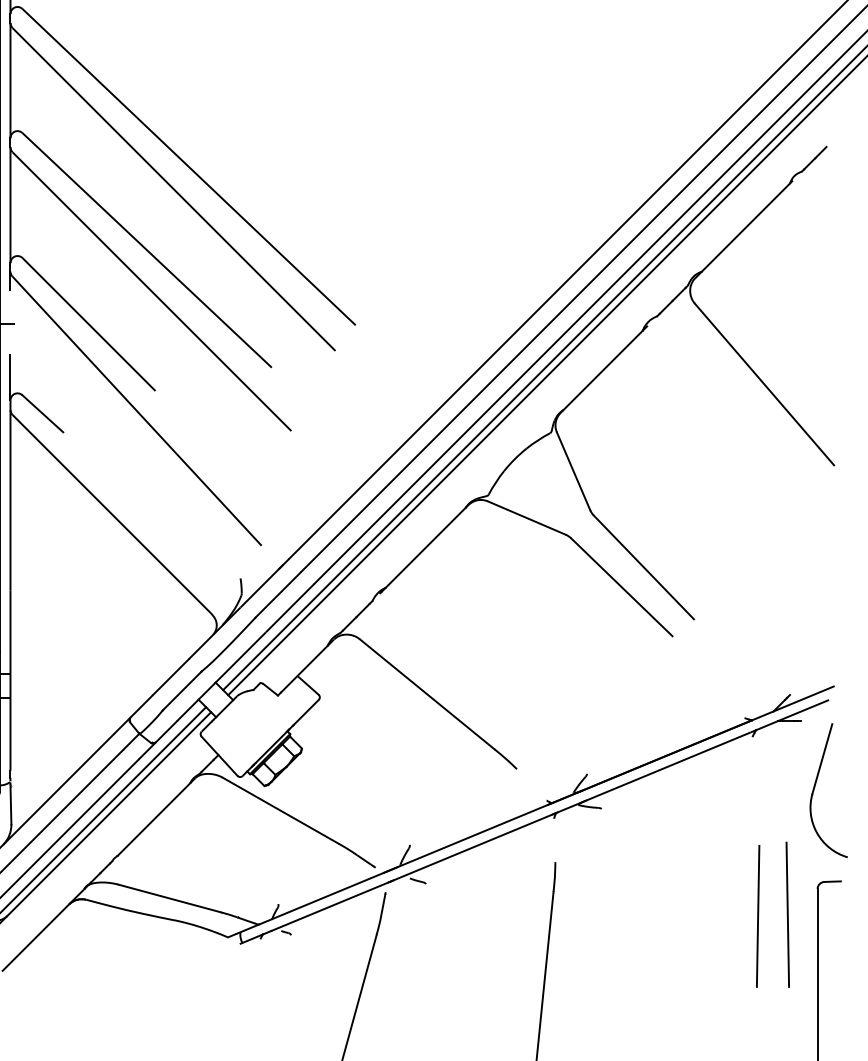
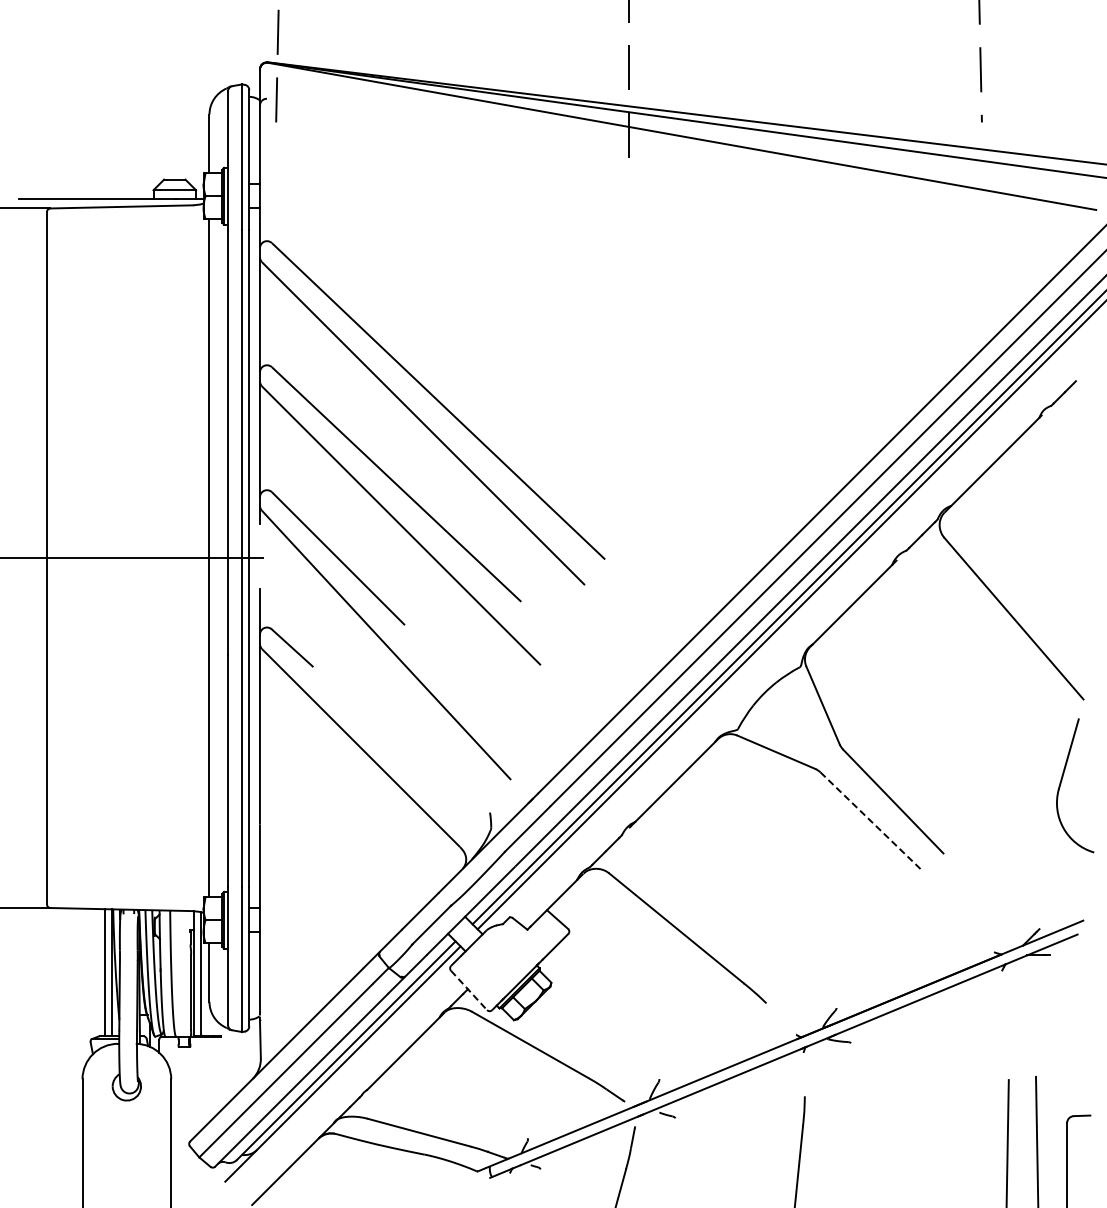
line: (622, 587) -> (871, 821), solid -> dashed
line: (220, 756) -> (469, 990), solid -> dashed
part: (816, 785) -> (1062, 780), moved

